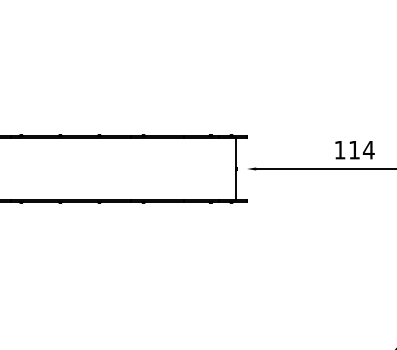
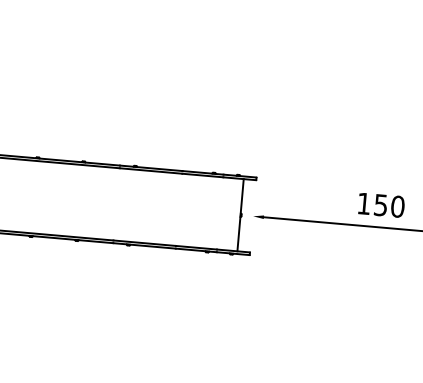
text: (361, 149) -> (389, 205), 114 -> 150

